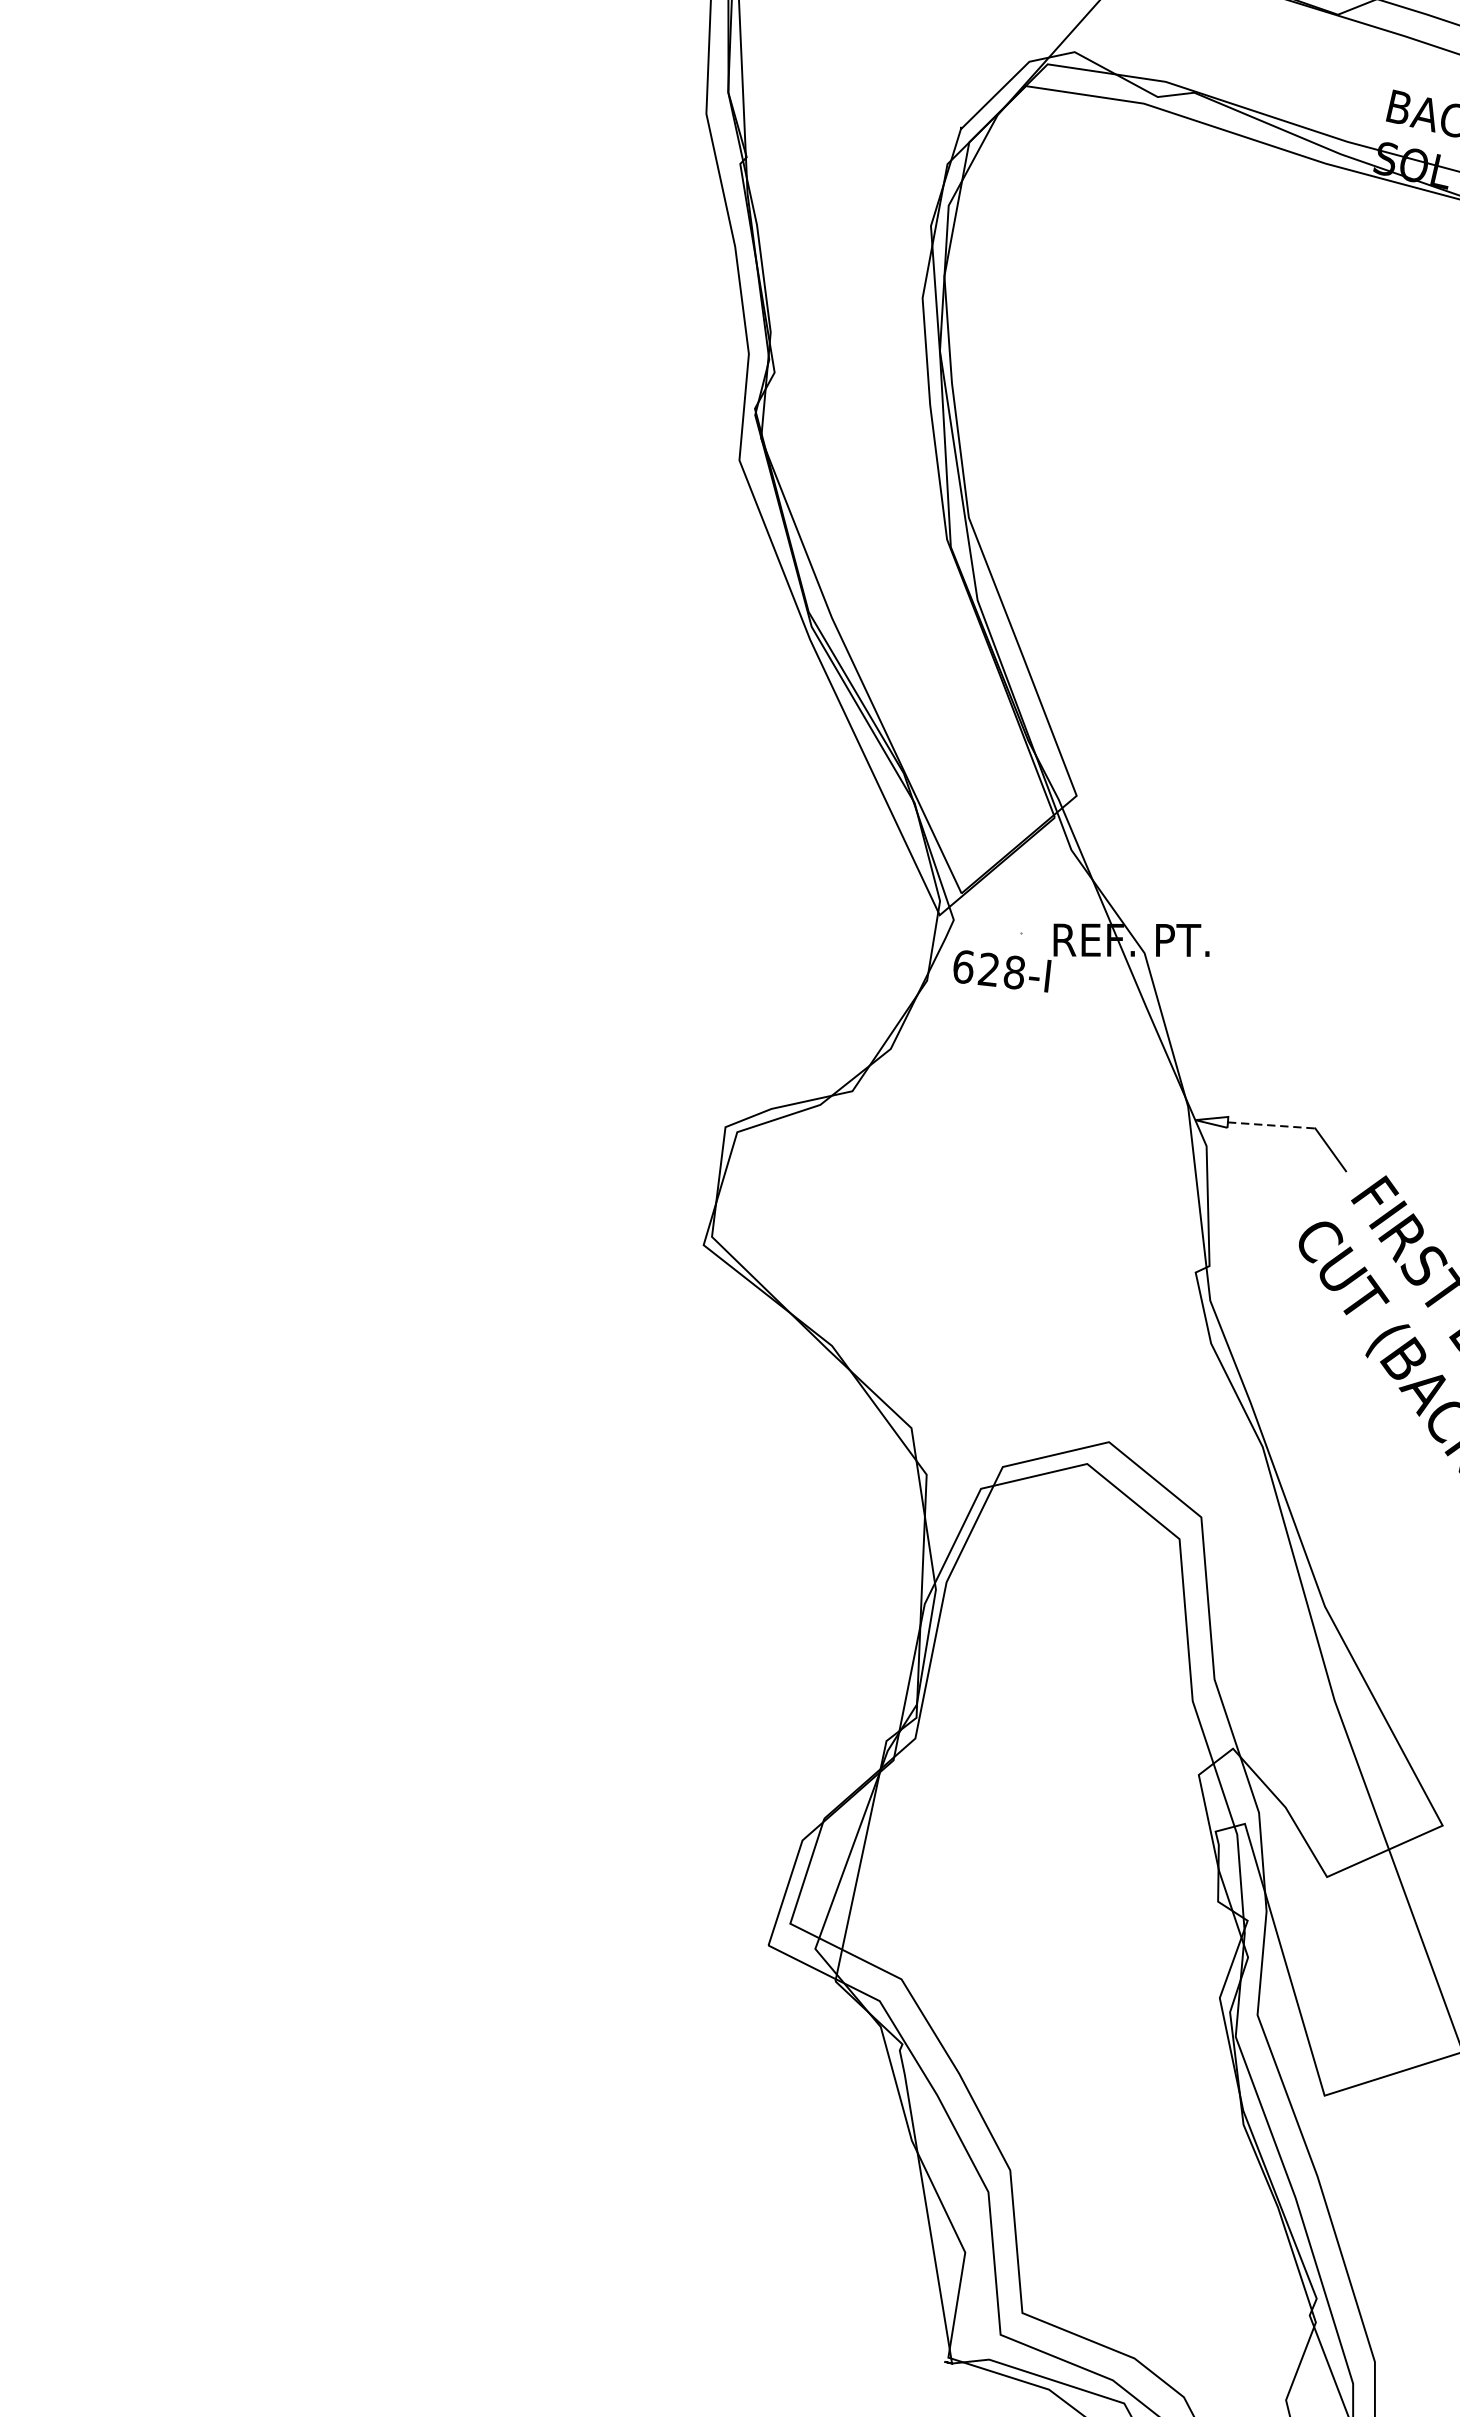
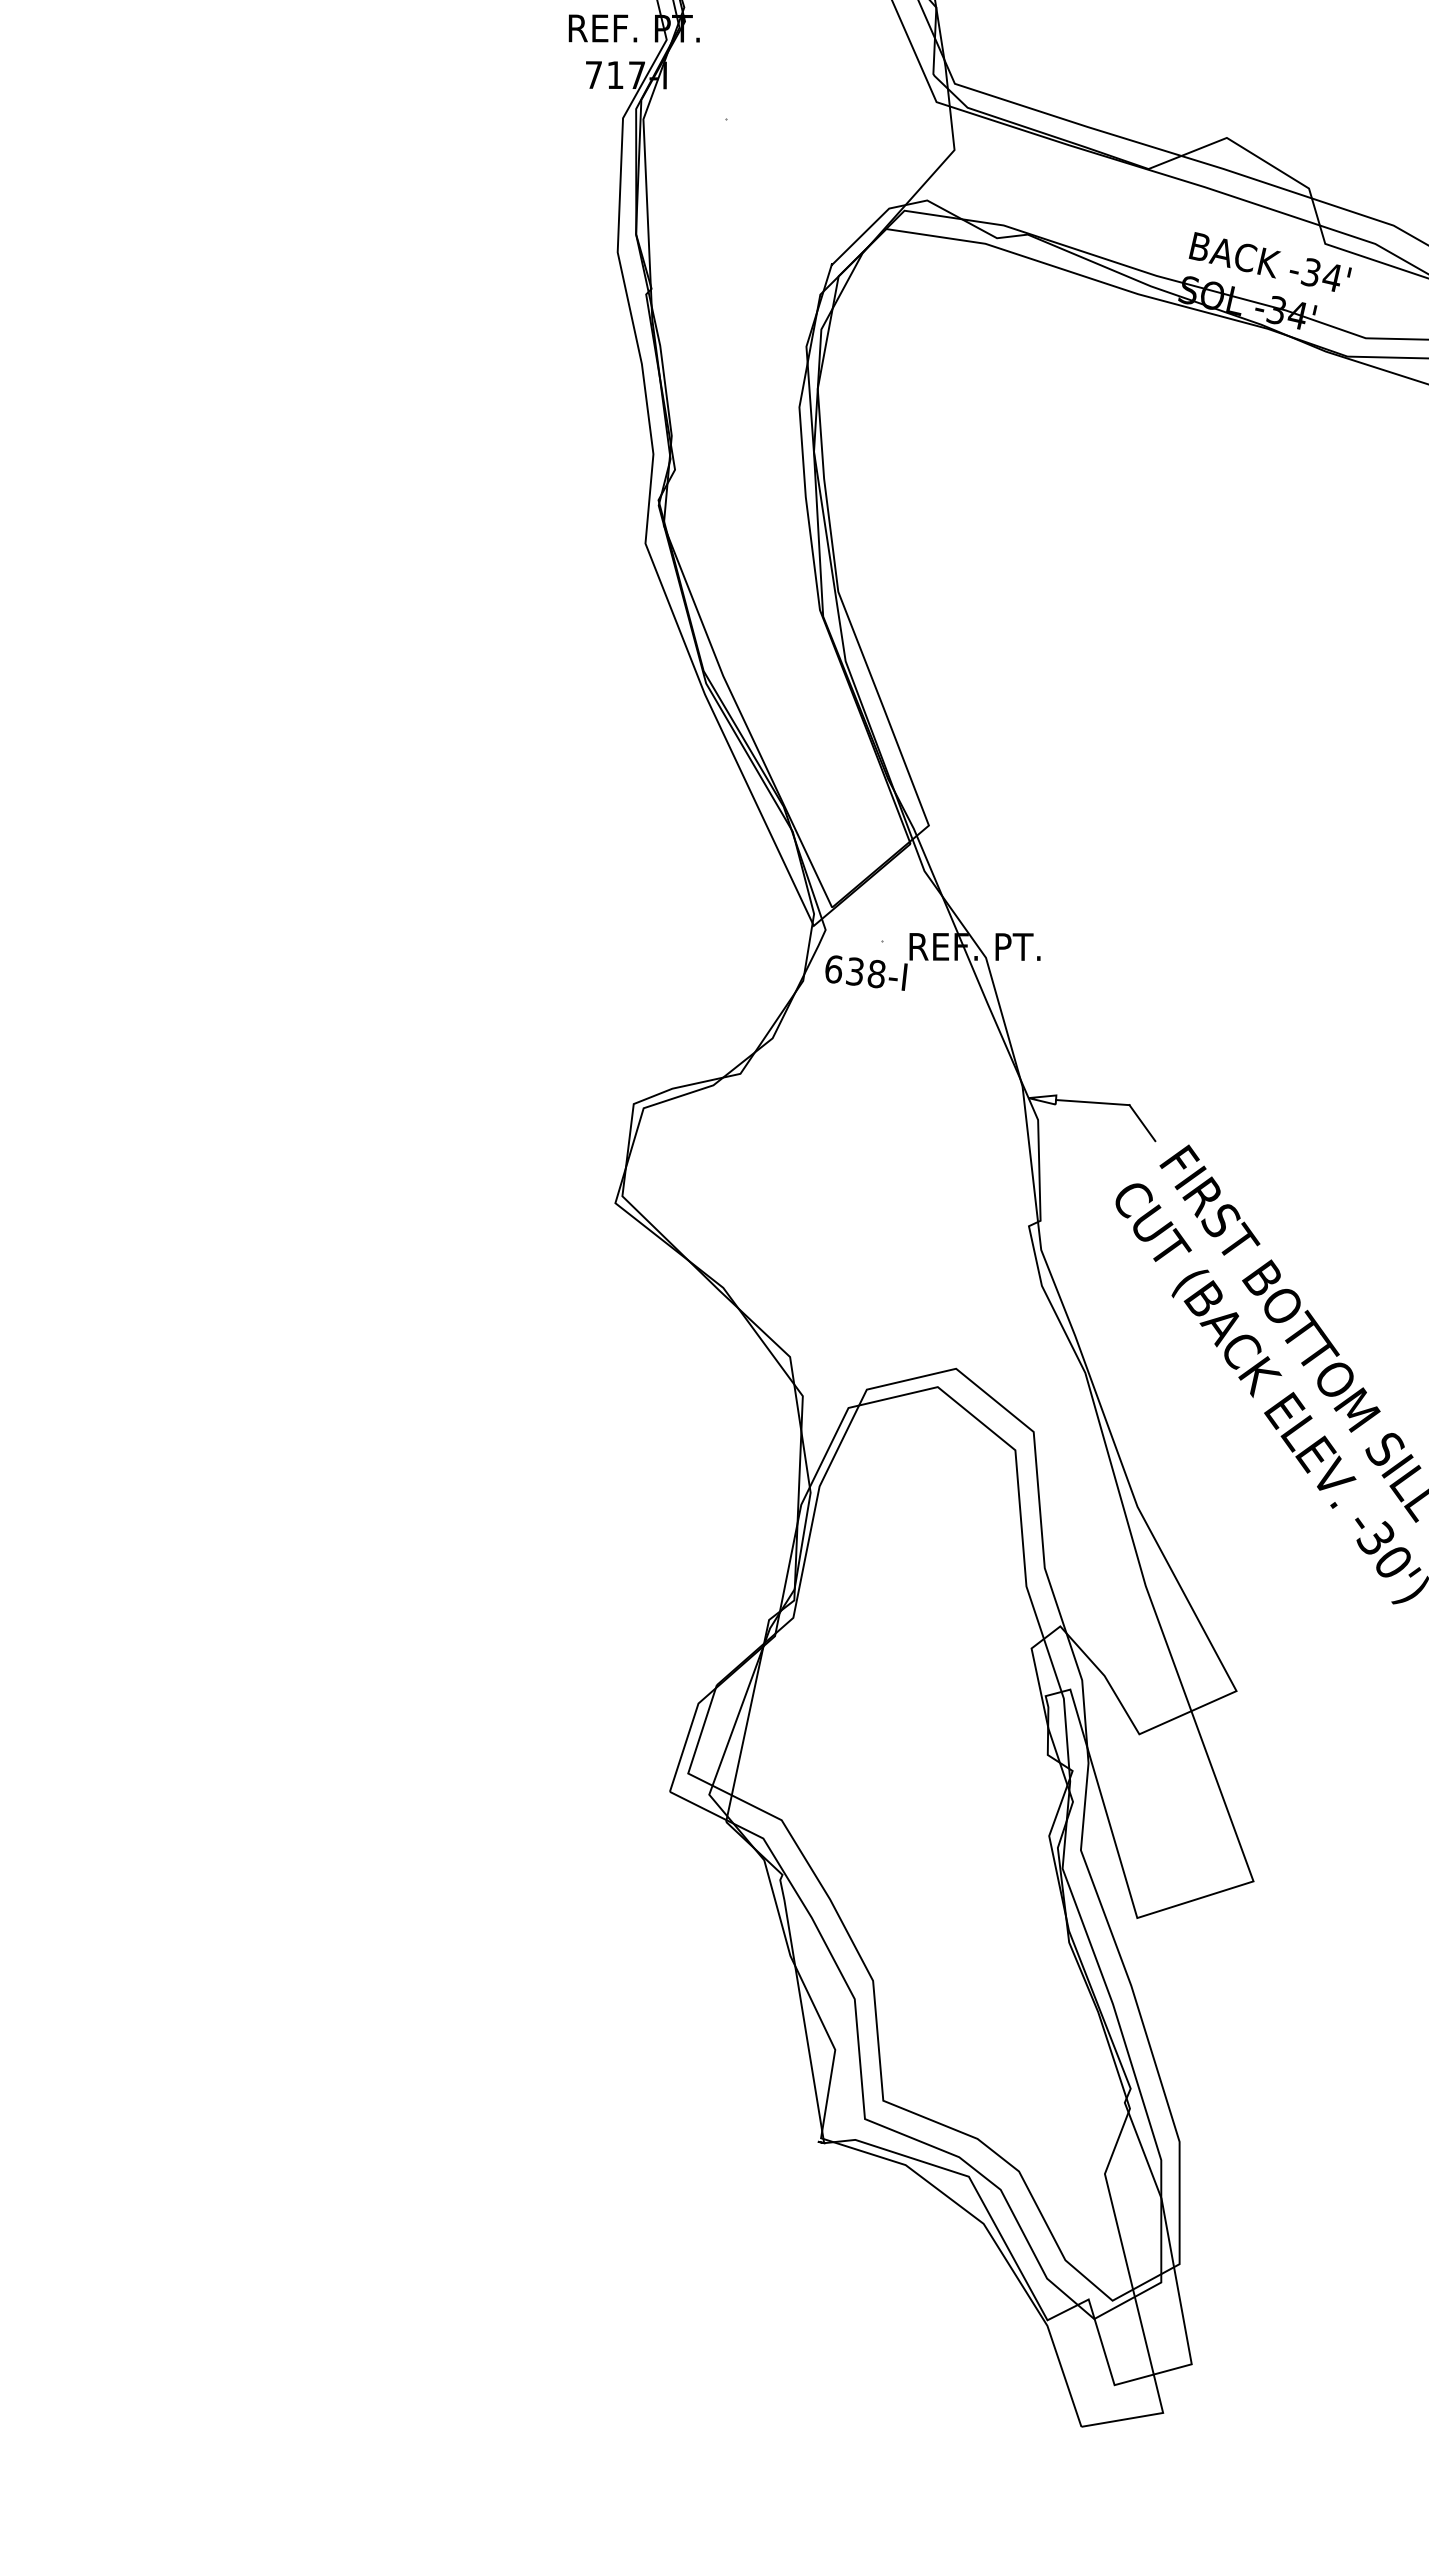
text: (988, 969) -> (854, 971), 628-I -> 638-I
line: (1271, 1125) -> (1092, 1102), dashed -> solid

